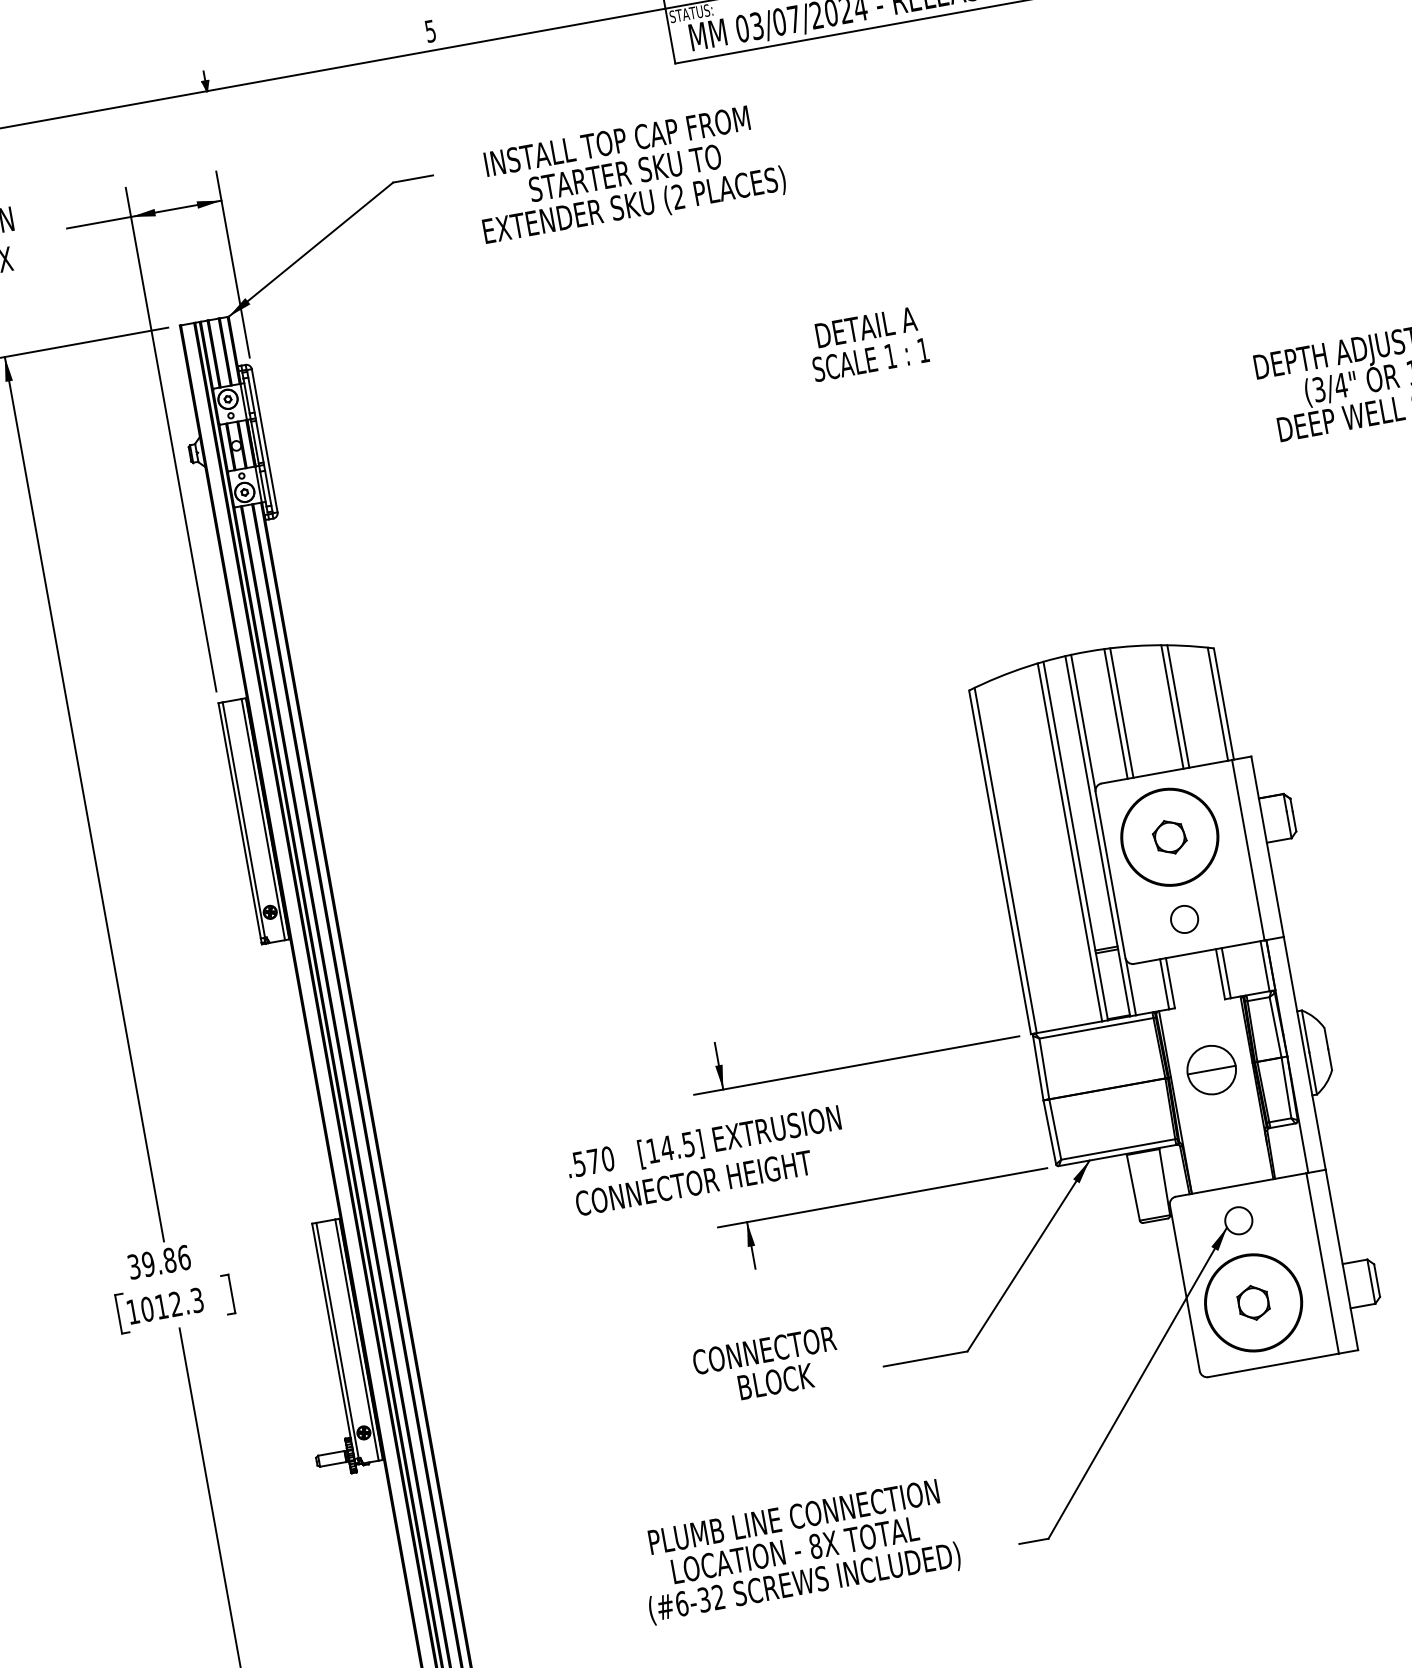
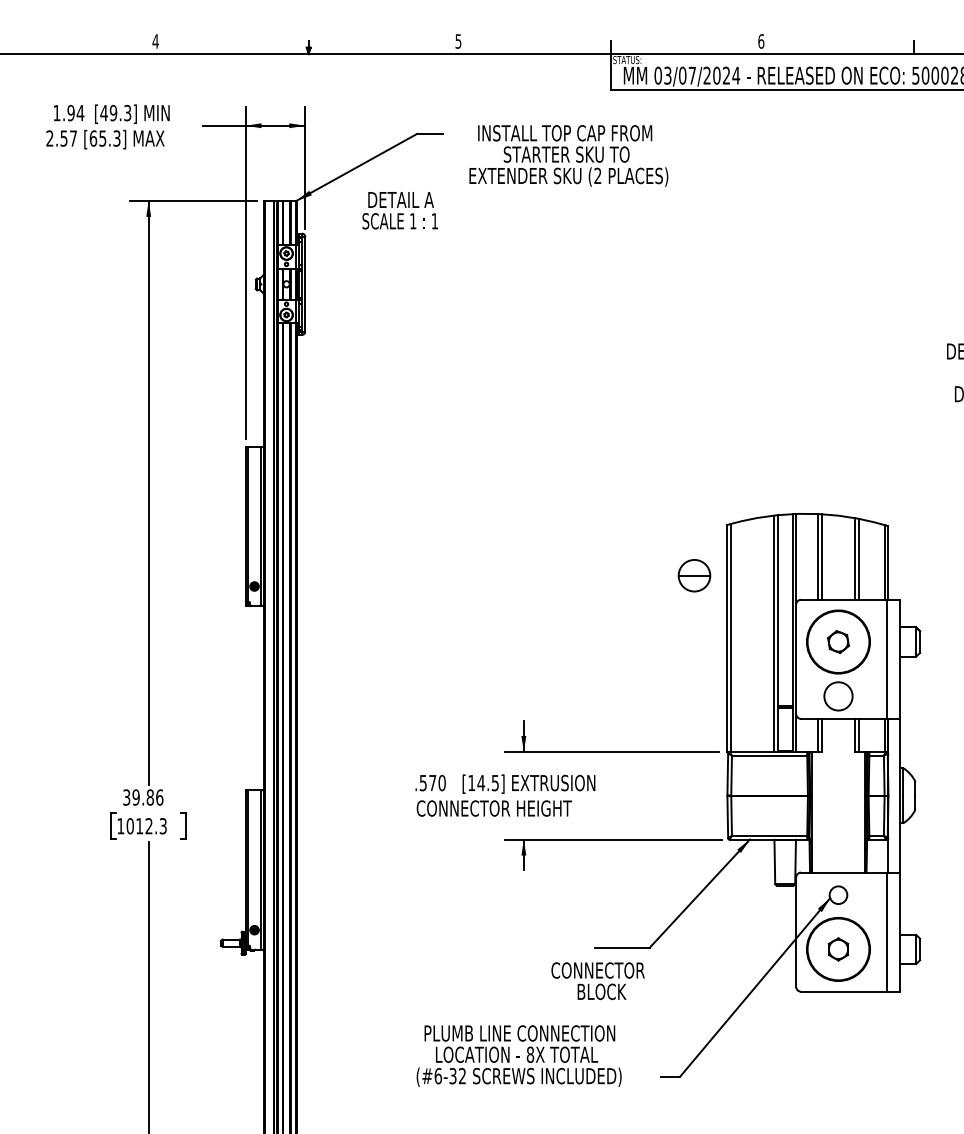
text: (866, 343) -> (399, 210), moved
circle: (1184, 918) -> (838, 695), size x1.6
part: (1211, 1069) -> (694, 575), moved
text: (766, 1367) -> (597, 981), moved

